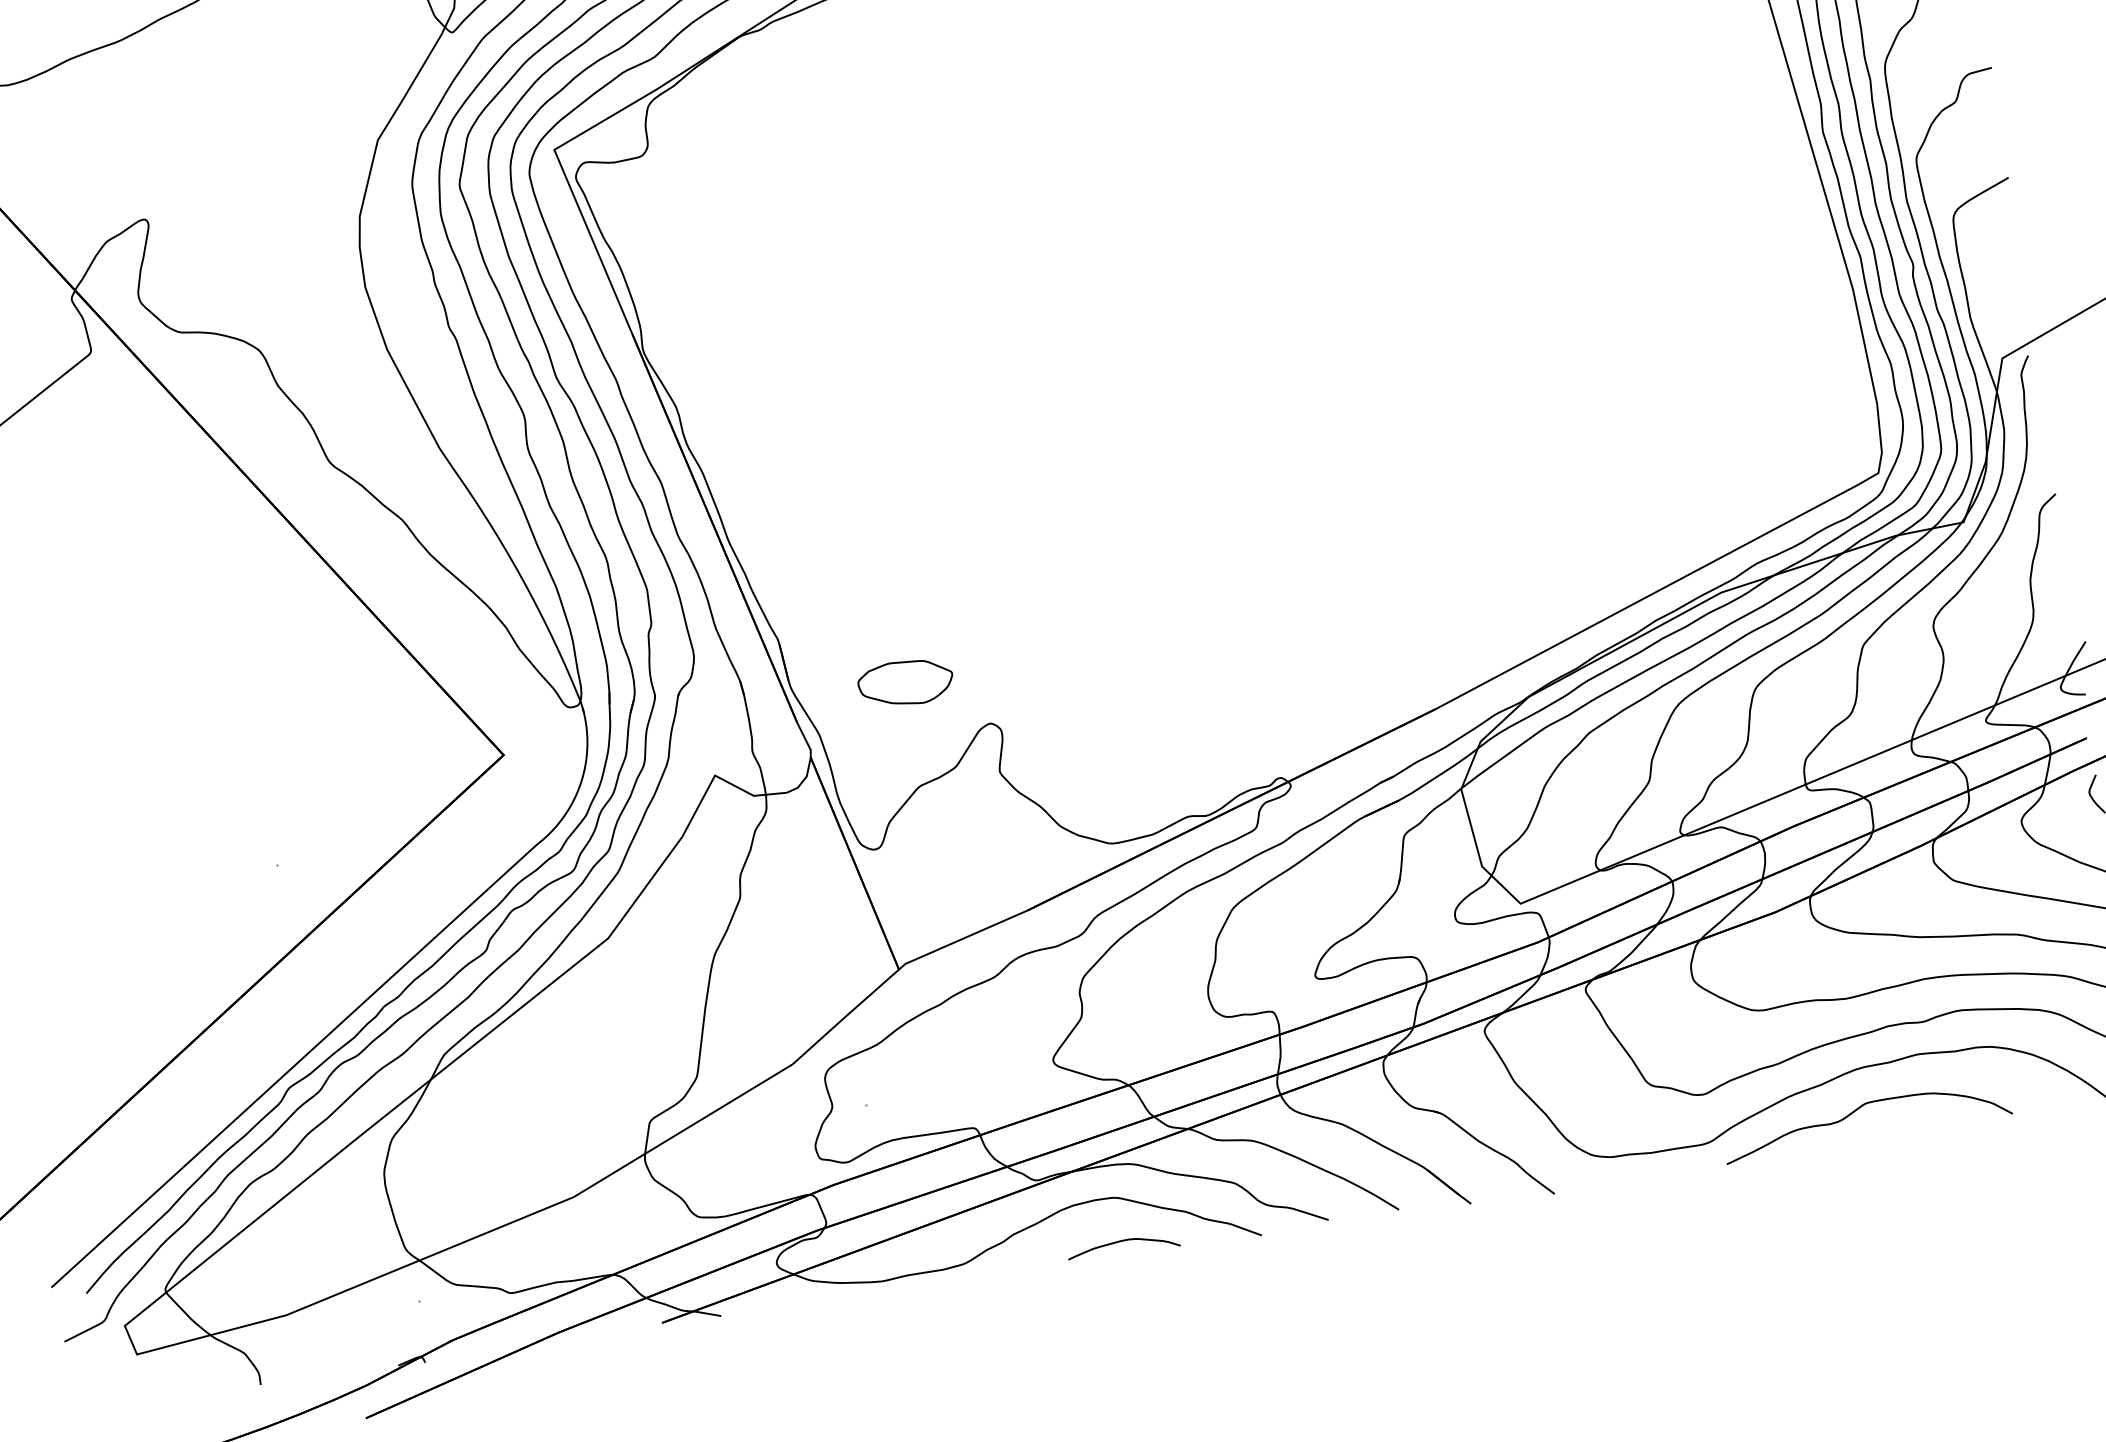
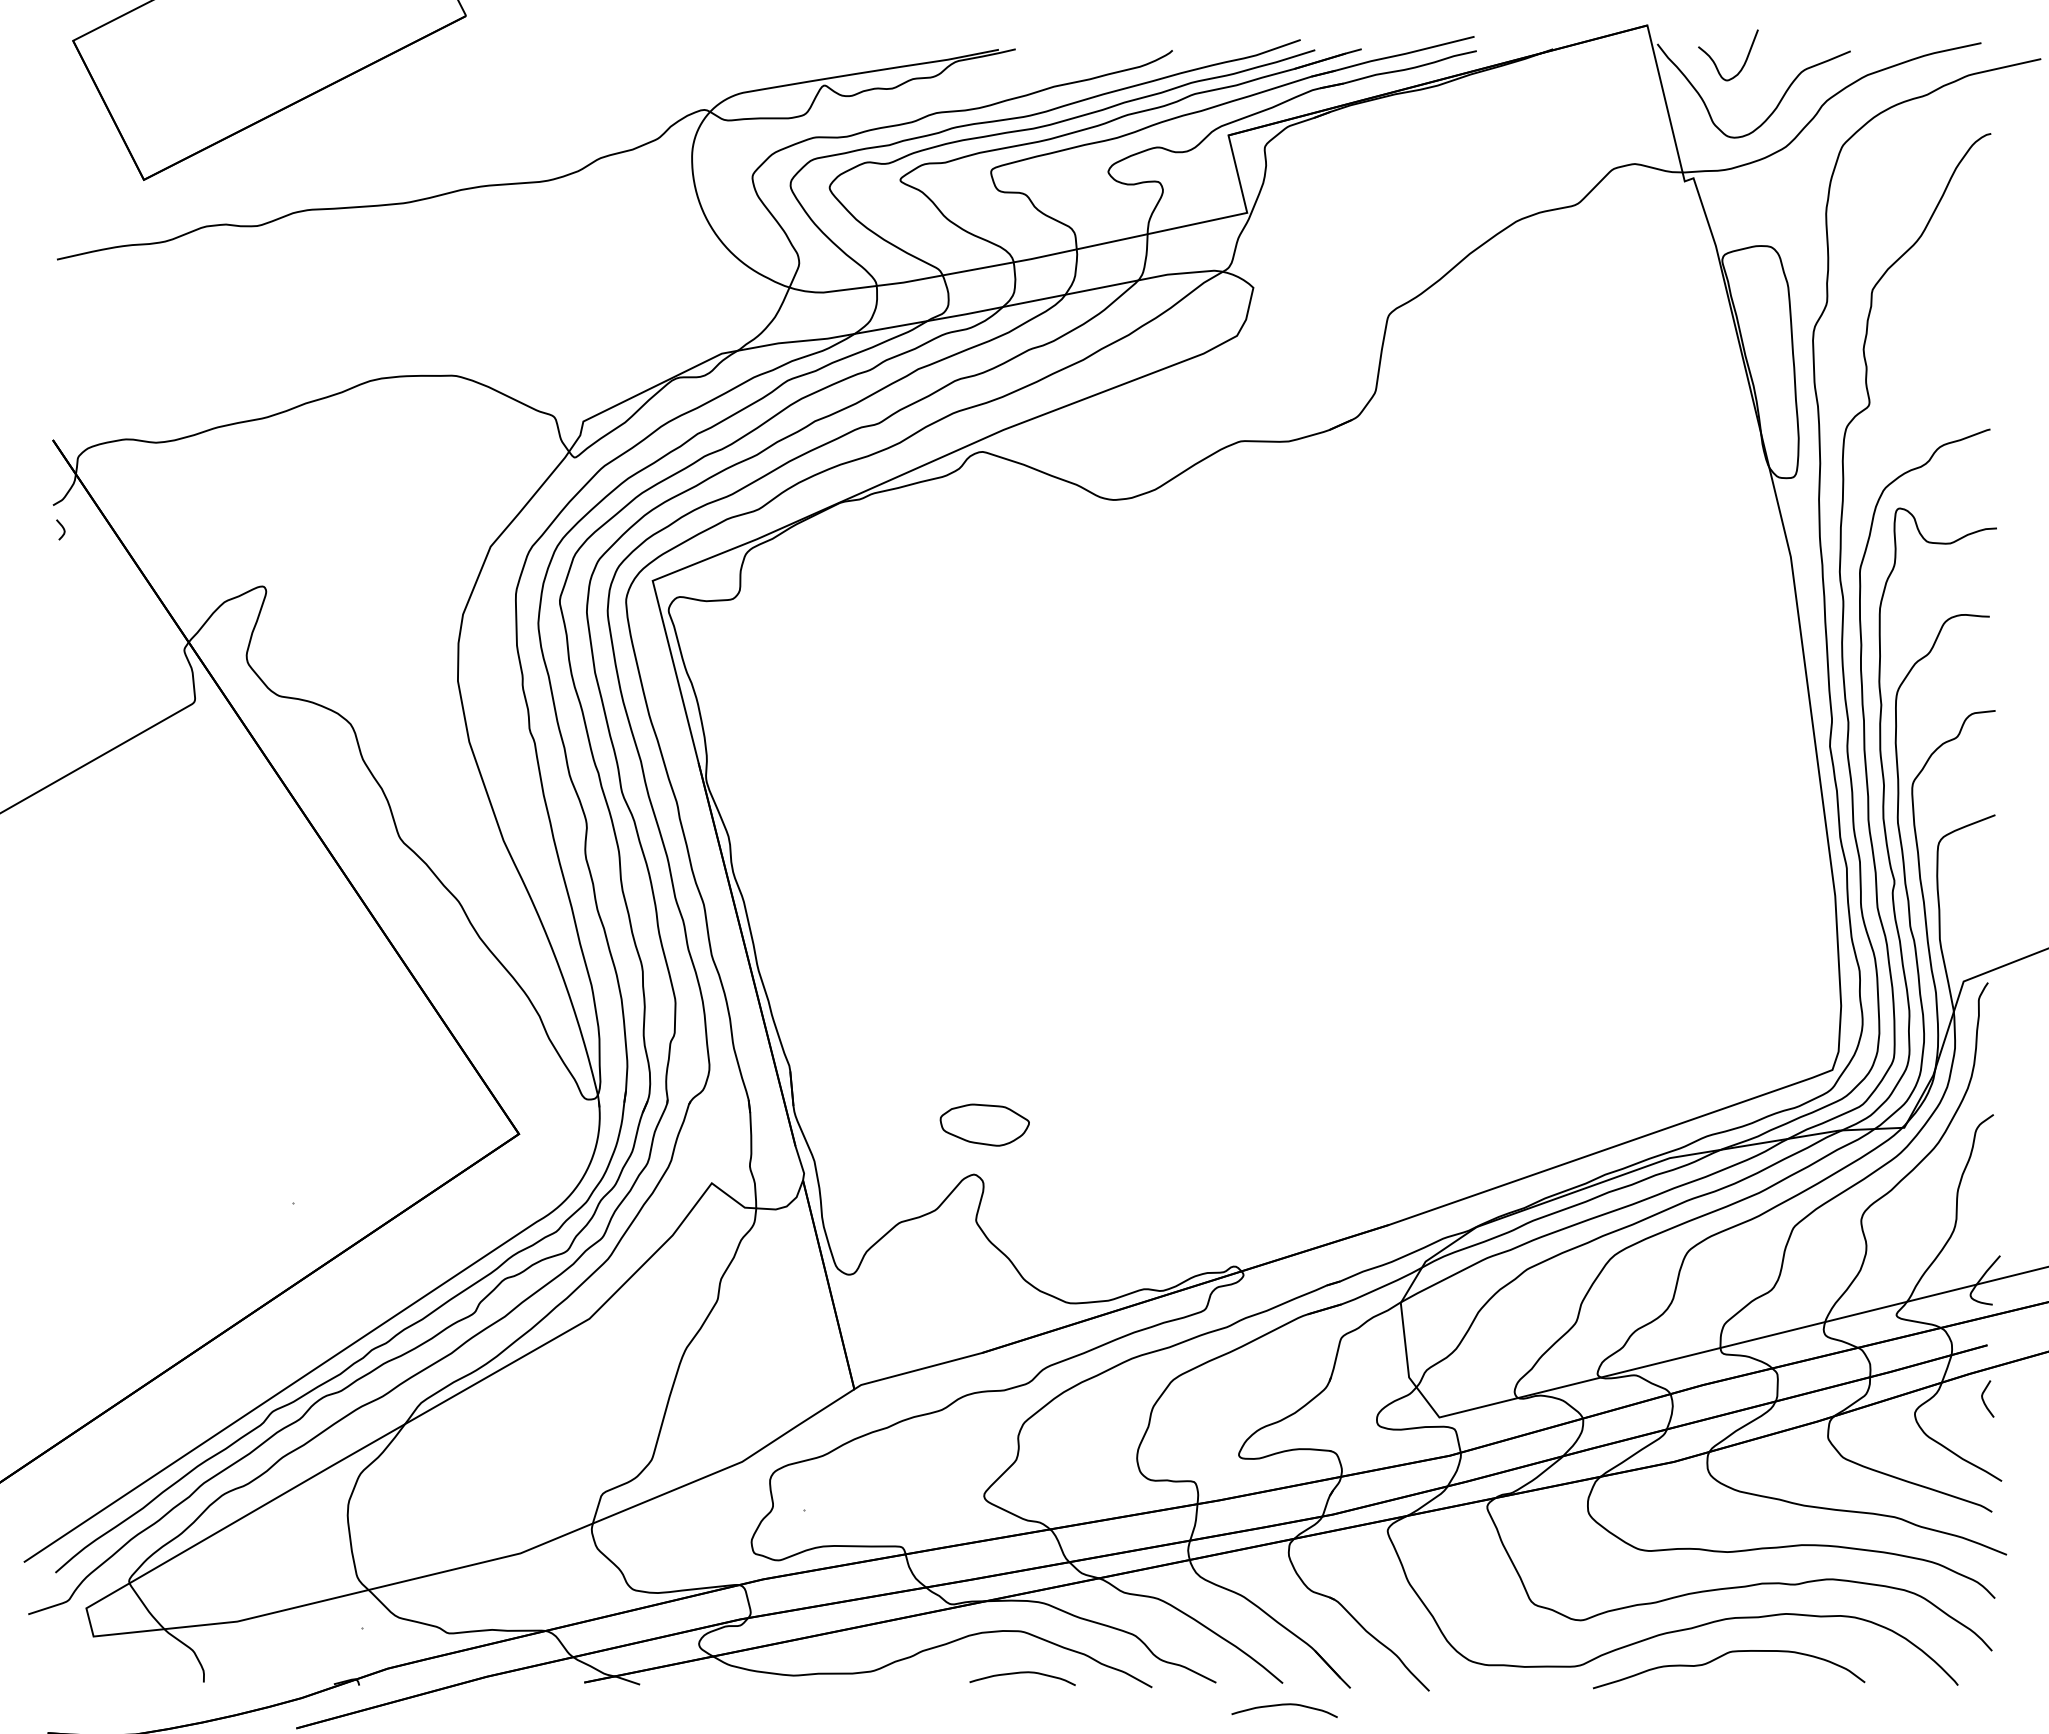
part: (905, 682) -> (984, 1124), moved
curve: (1404, 1232) -> (1284, 1705), added

